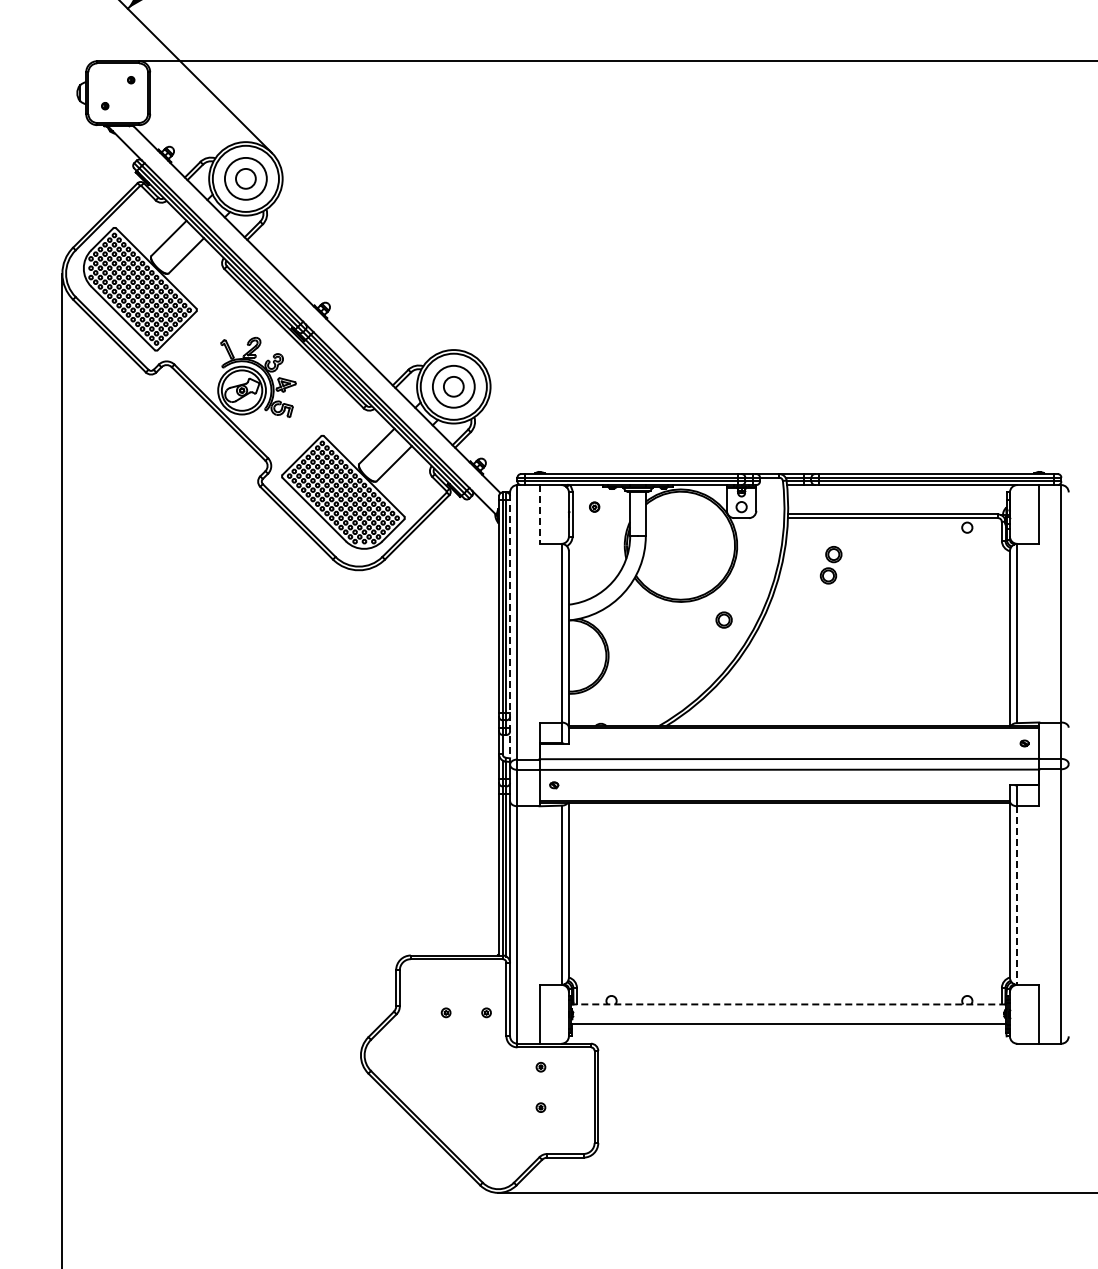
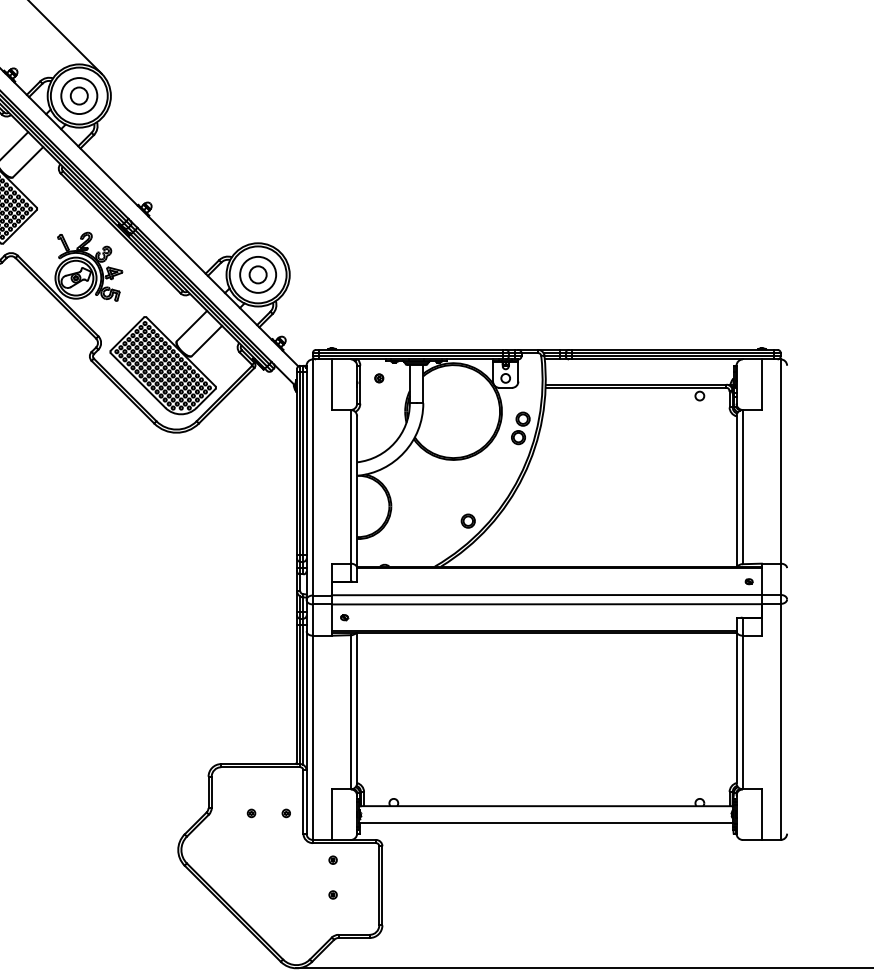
line: (539, 514) -> (331, 384), dashed -> solid
part: (830, 565) -> (520, 428), moved
part: (723, 619) -> (467, 520), moved
line: (510, 628) -> (306, 482), dashed -> solid
line: (1017, 896) -> (743, 713), dashed -> solid
line: (788, 1004) -> (546, 806), dashed -> solid

